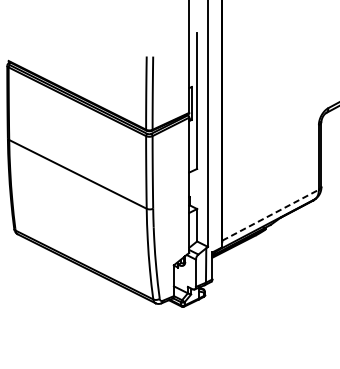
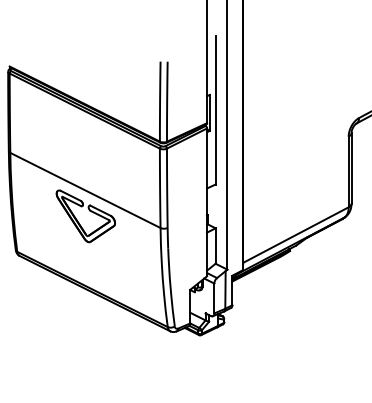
part: (81, 193) -> (89, 211), added
line: (270, 215) -> (295, 235), dashed -> solid

